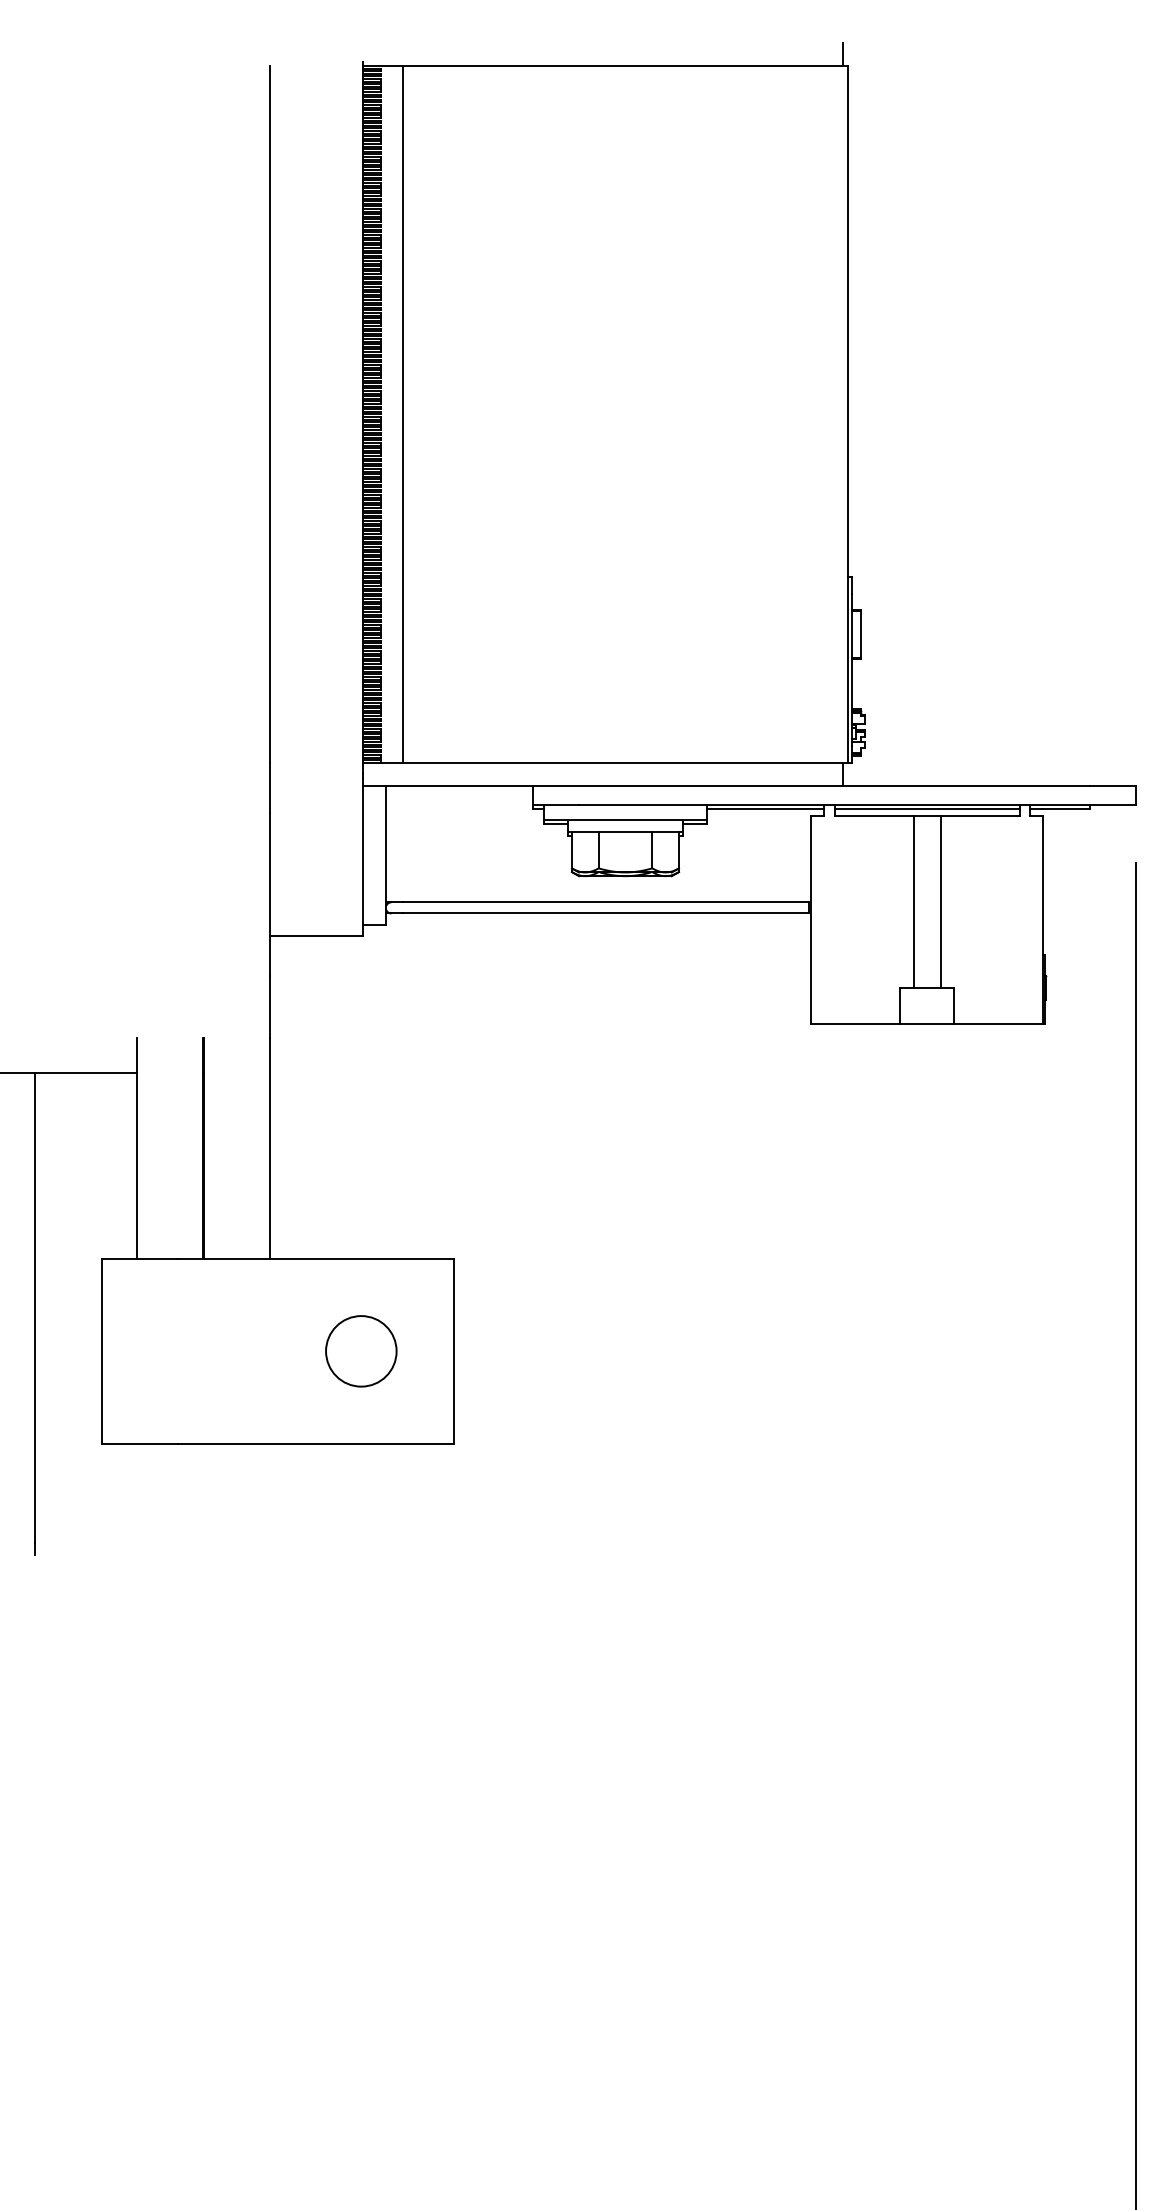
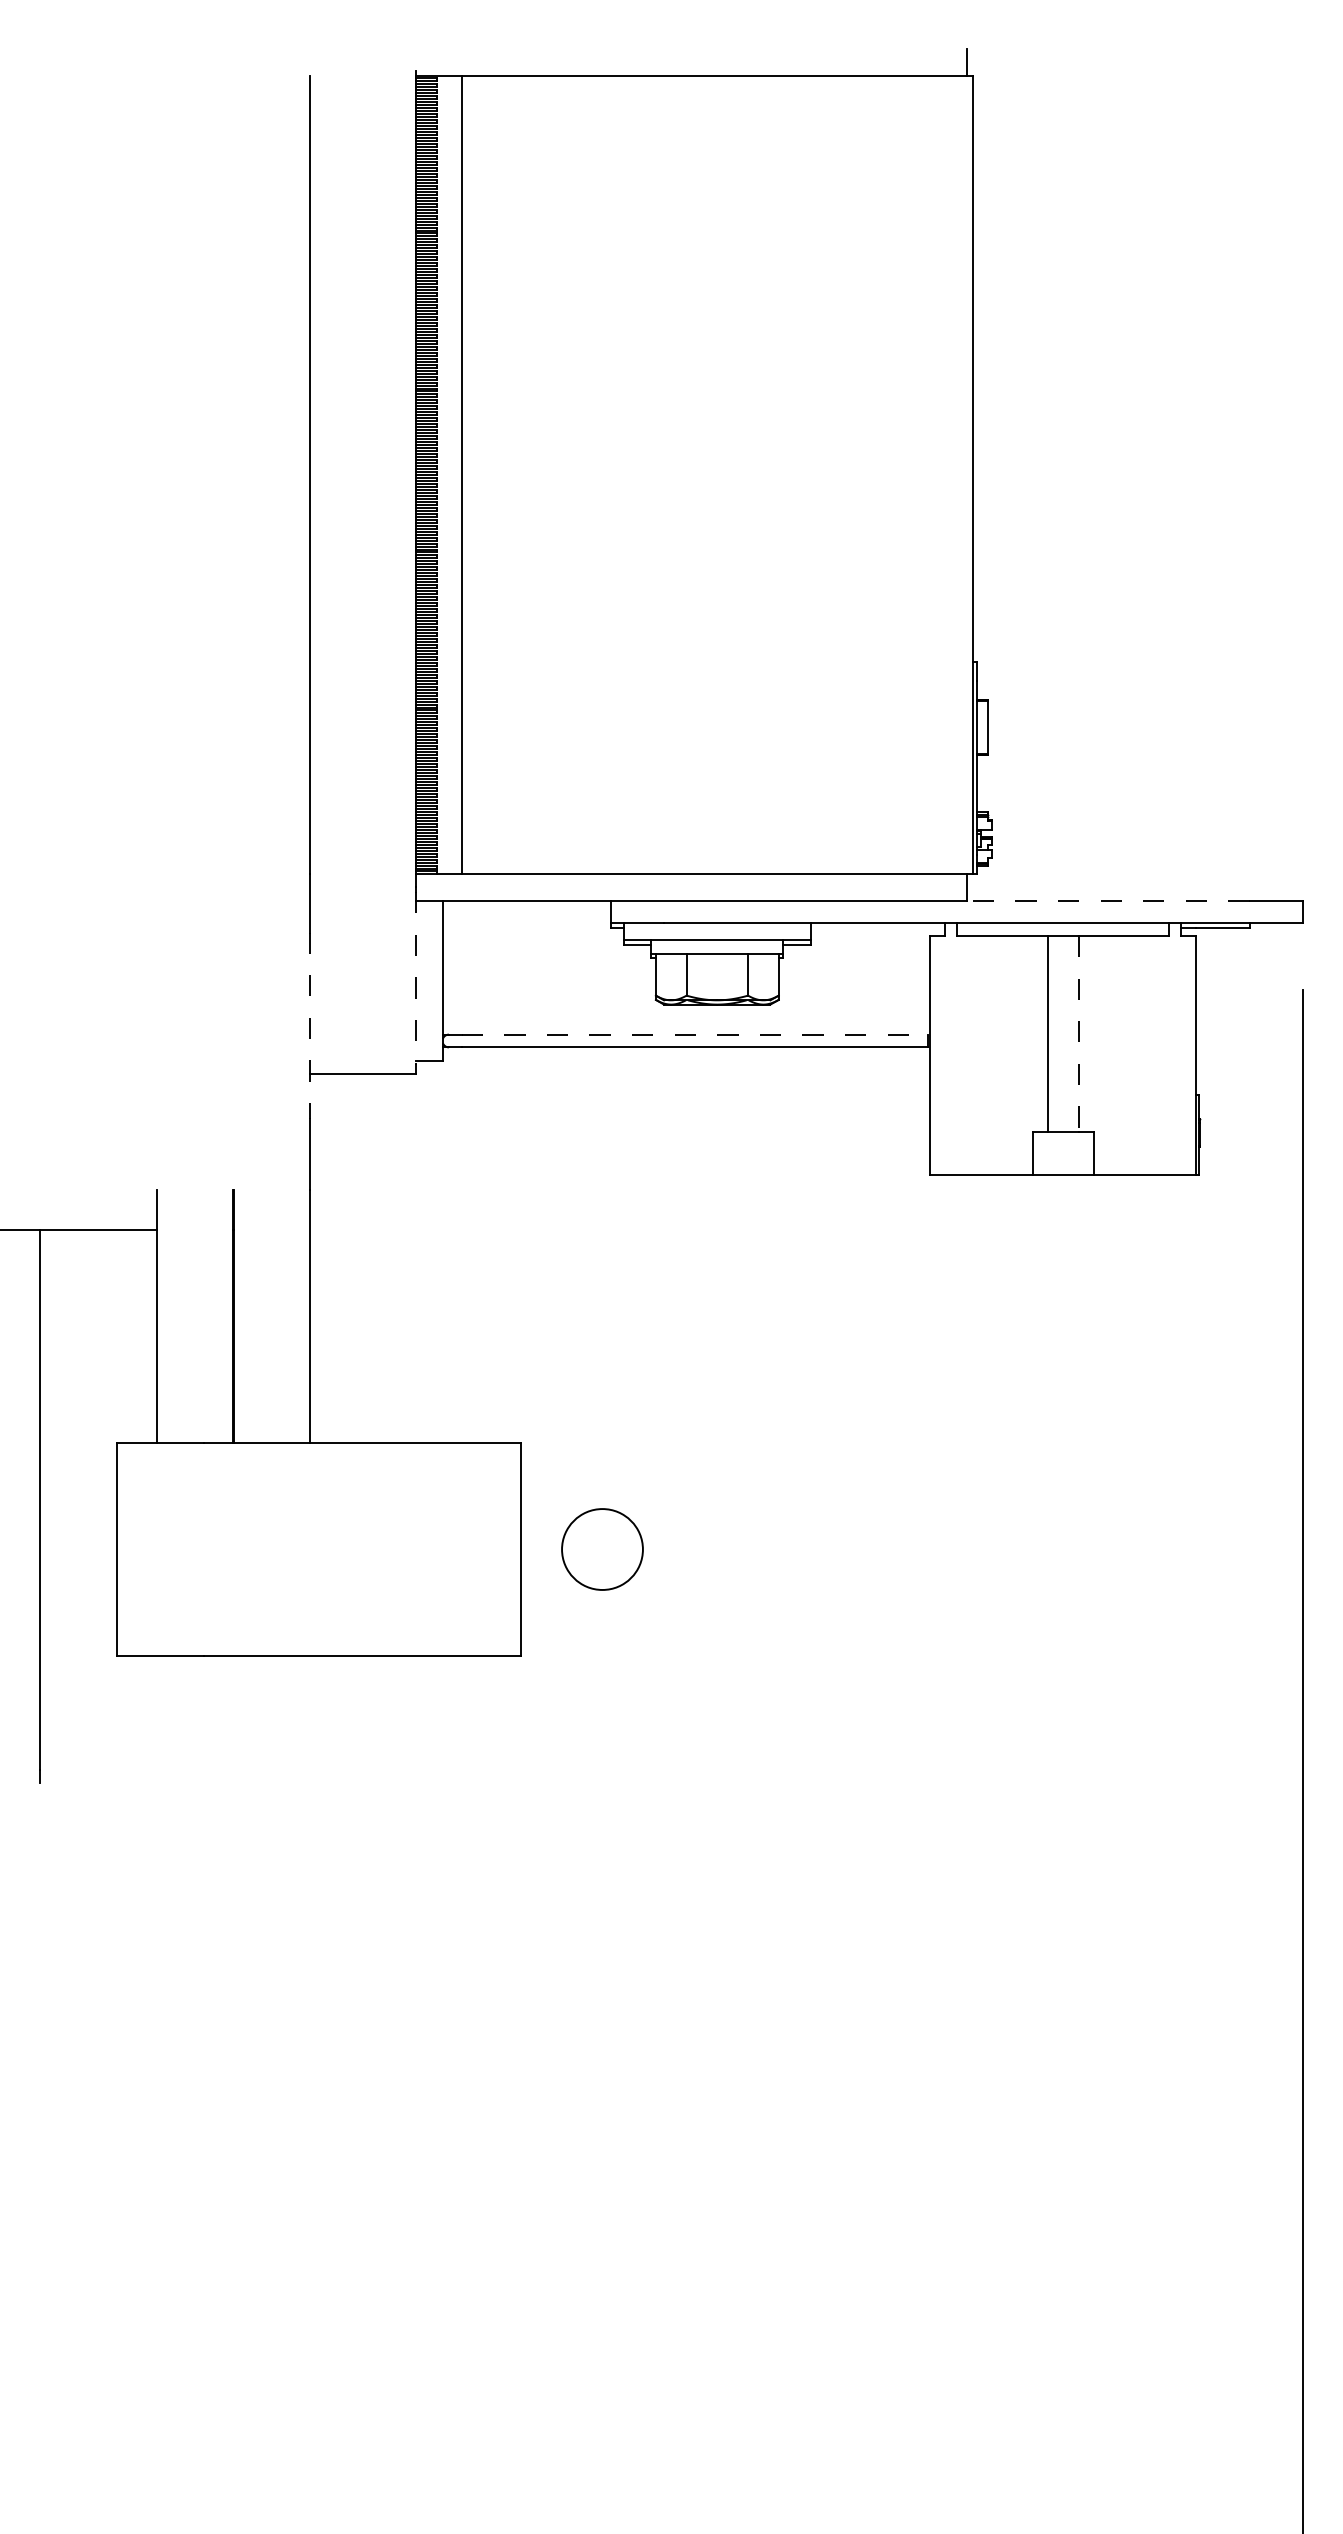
line: (965, 785) -> (1107, 900), solid -> dashed
line: (765, 809) -> (877, 928), removed
line: (926, 809) -> (1062, 928), removed
line: (362, 853) -> (415, 978), solid -> dashed
line: (269, 895) -> (309, 1026), solid -> dashed
line: (940, 901) -> (1078, 1033), solid -> dashed
line: (606, 902) -> (695, 1034), solid -> dashed
circle: (361, 1351) -> (602, 1549), moved

